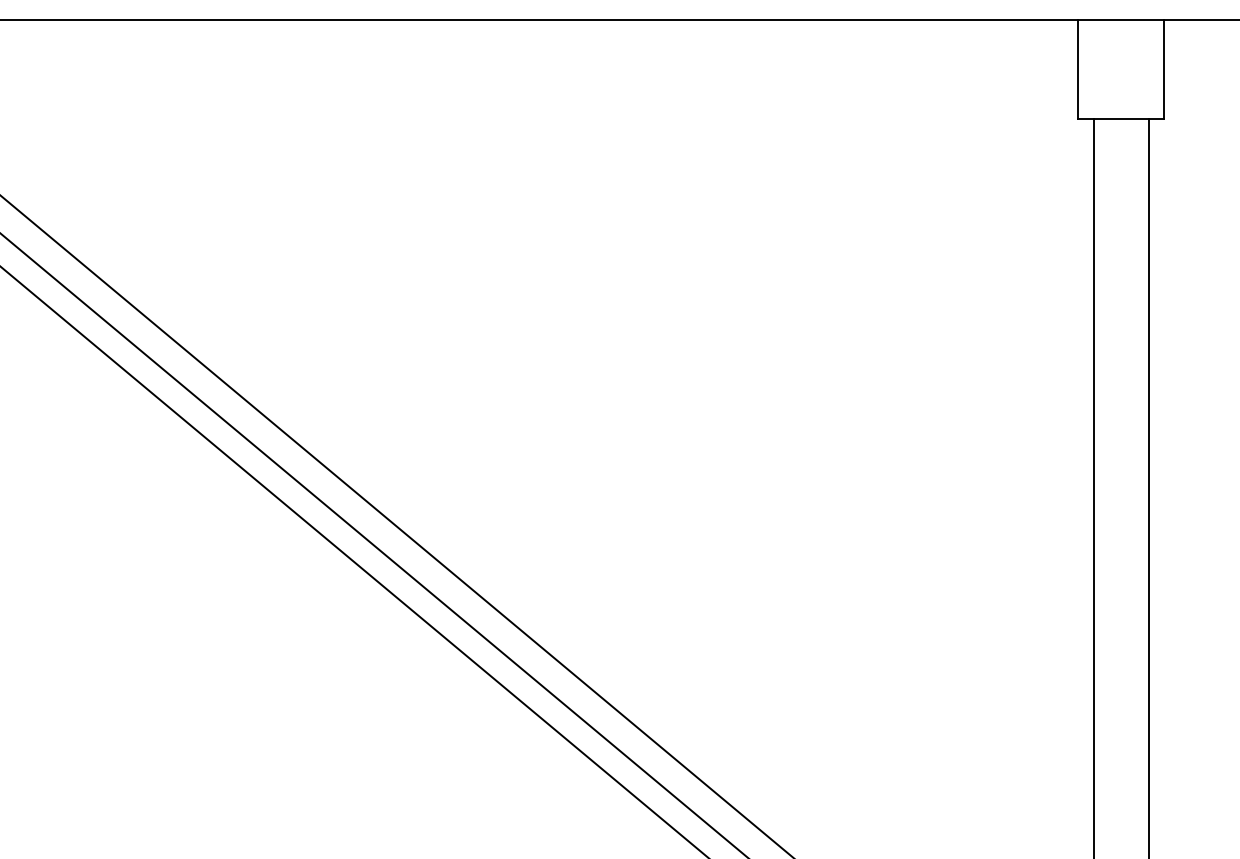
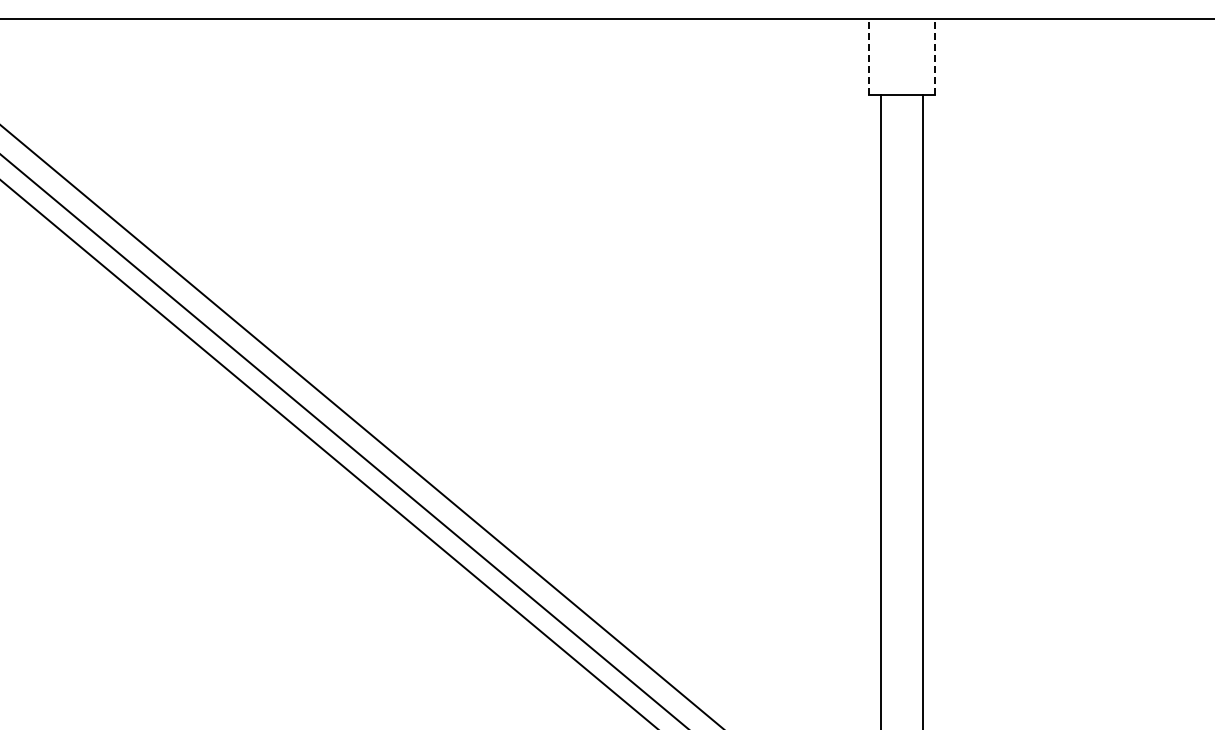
line: (1078, 69) -> (868, 56), solid -> dashed
line: (1164, 69) -> (935, 56), solid -> dashed

